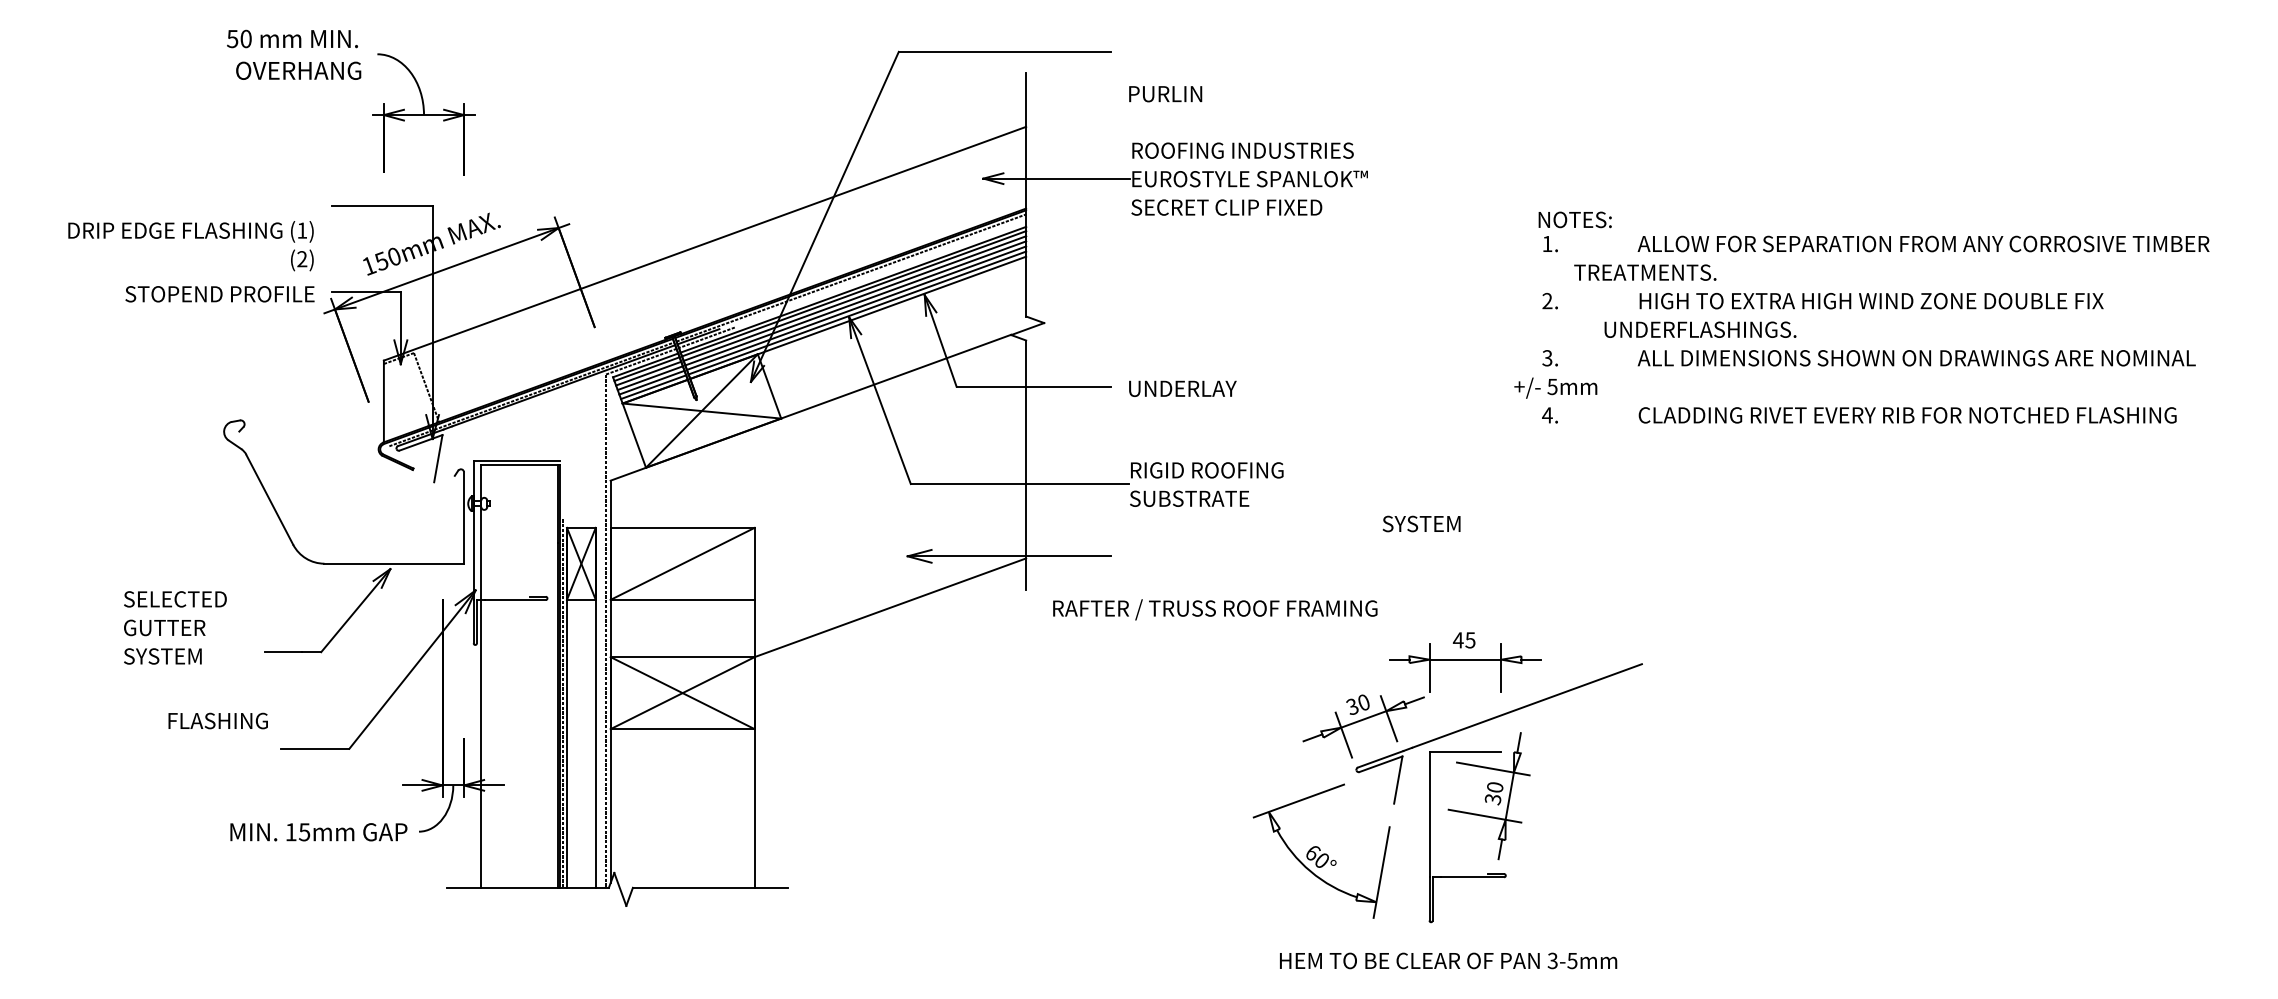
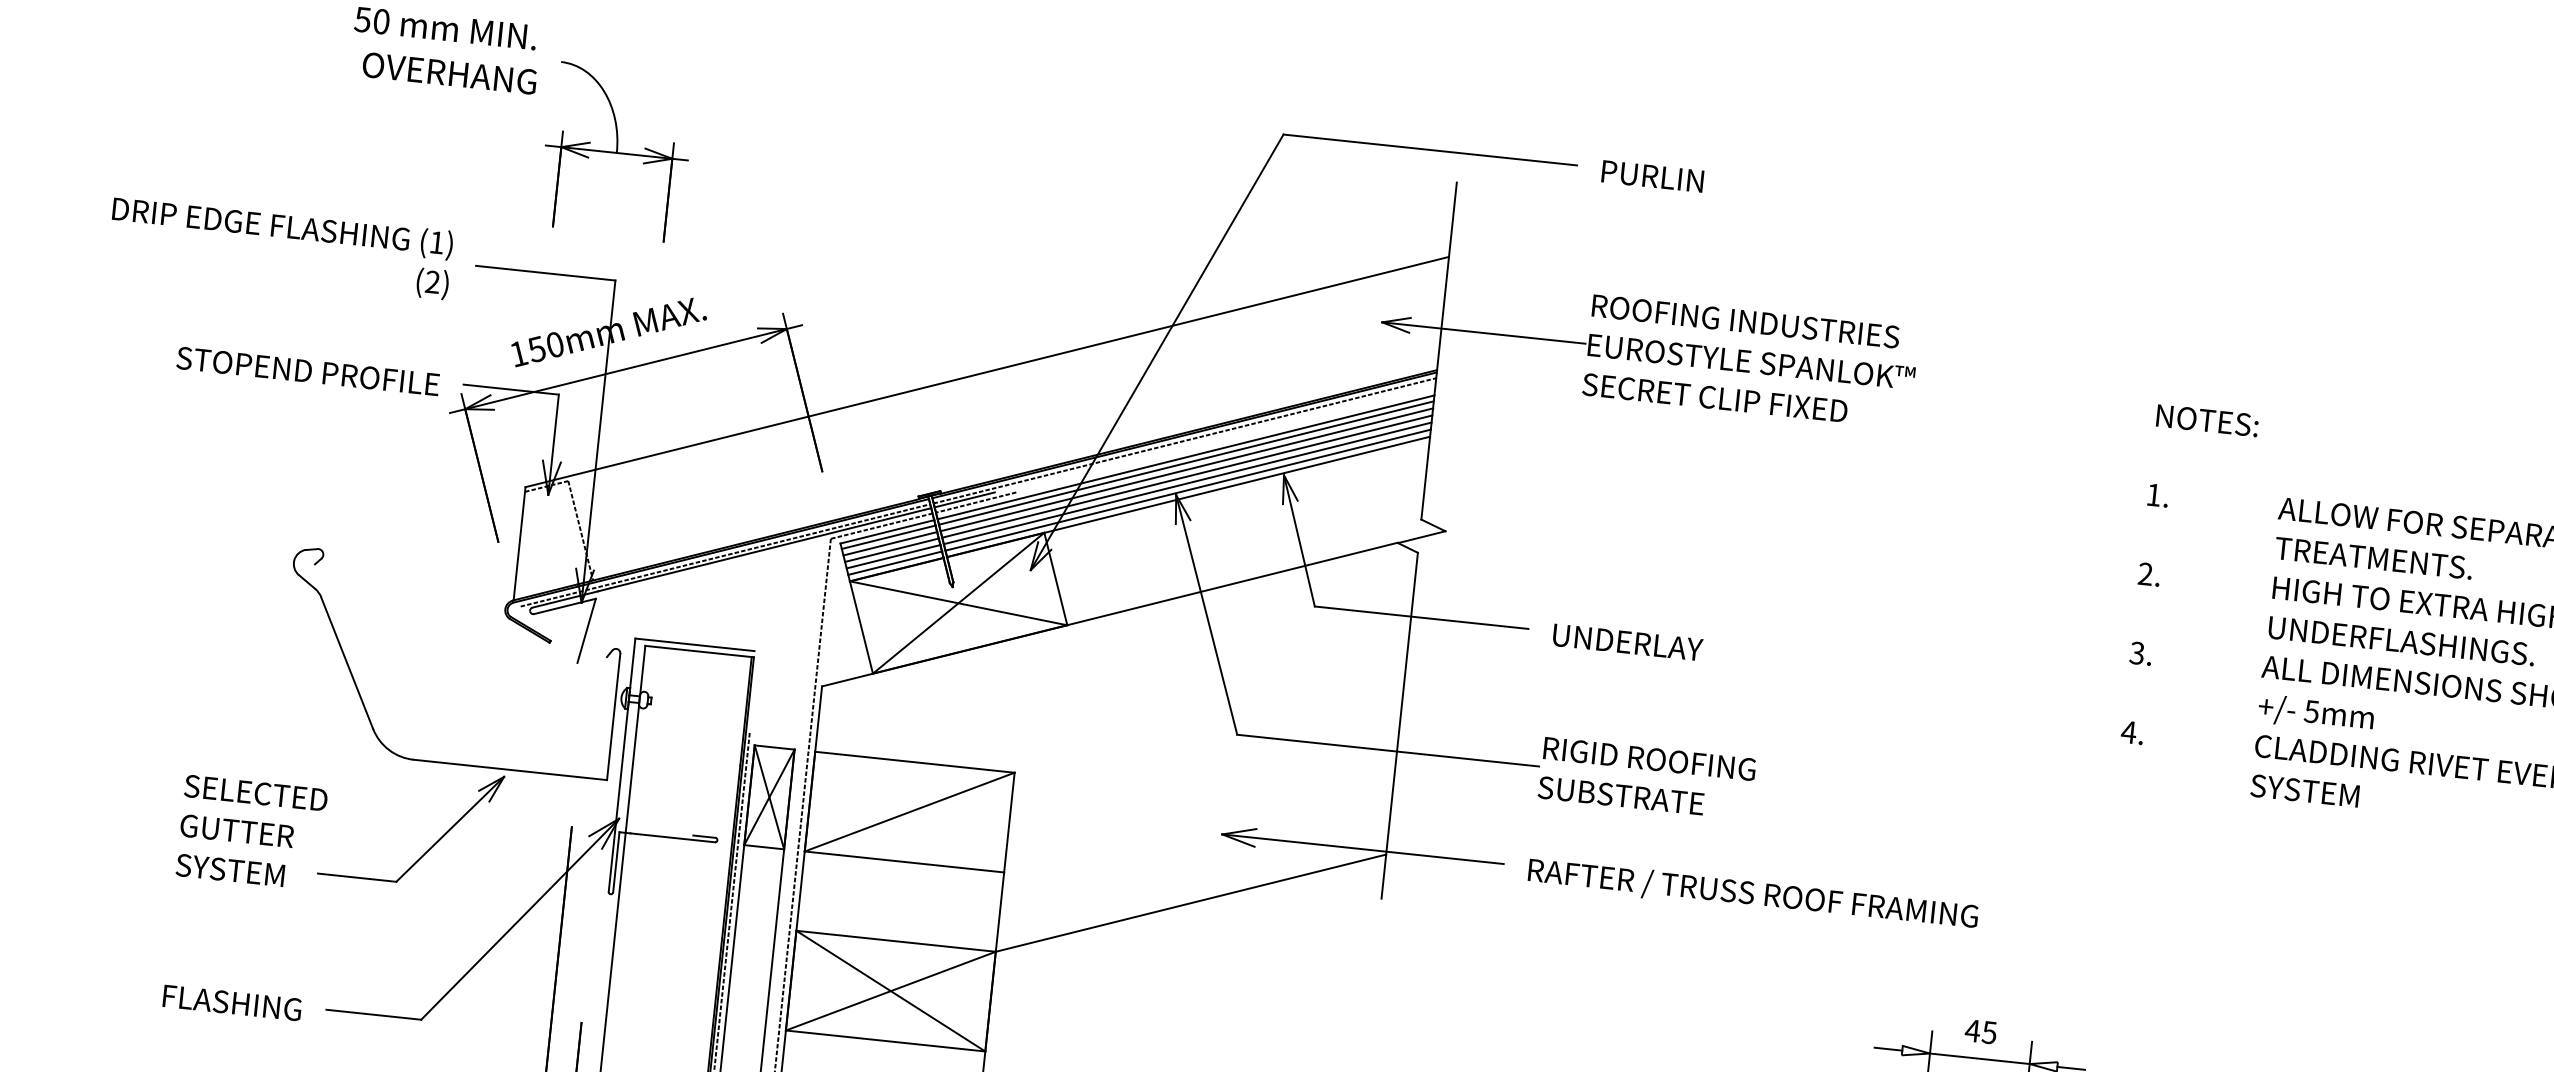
text: (1165, 94) -> (1652, 176), moved
text: (1574, 219) -> (2206, 420), moved
text: (190, 246) -> (279, 248), moved
text: (1645, 272) -> (2374, 558), moved
text: (1700, 329) -> (2401, 640), moved
text: (1555, 387) -> (2315, 712), moved
text: (1421, 523) -> (2304, 790), moved
text: (1215, 609) -> (1753, 894), moved
text: (175, 627) -> (252, 832), moved
text: (217, 720) -> (231, 1002), moved

